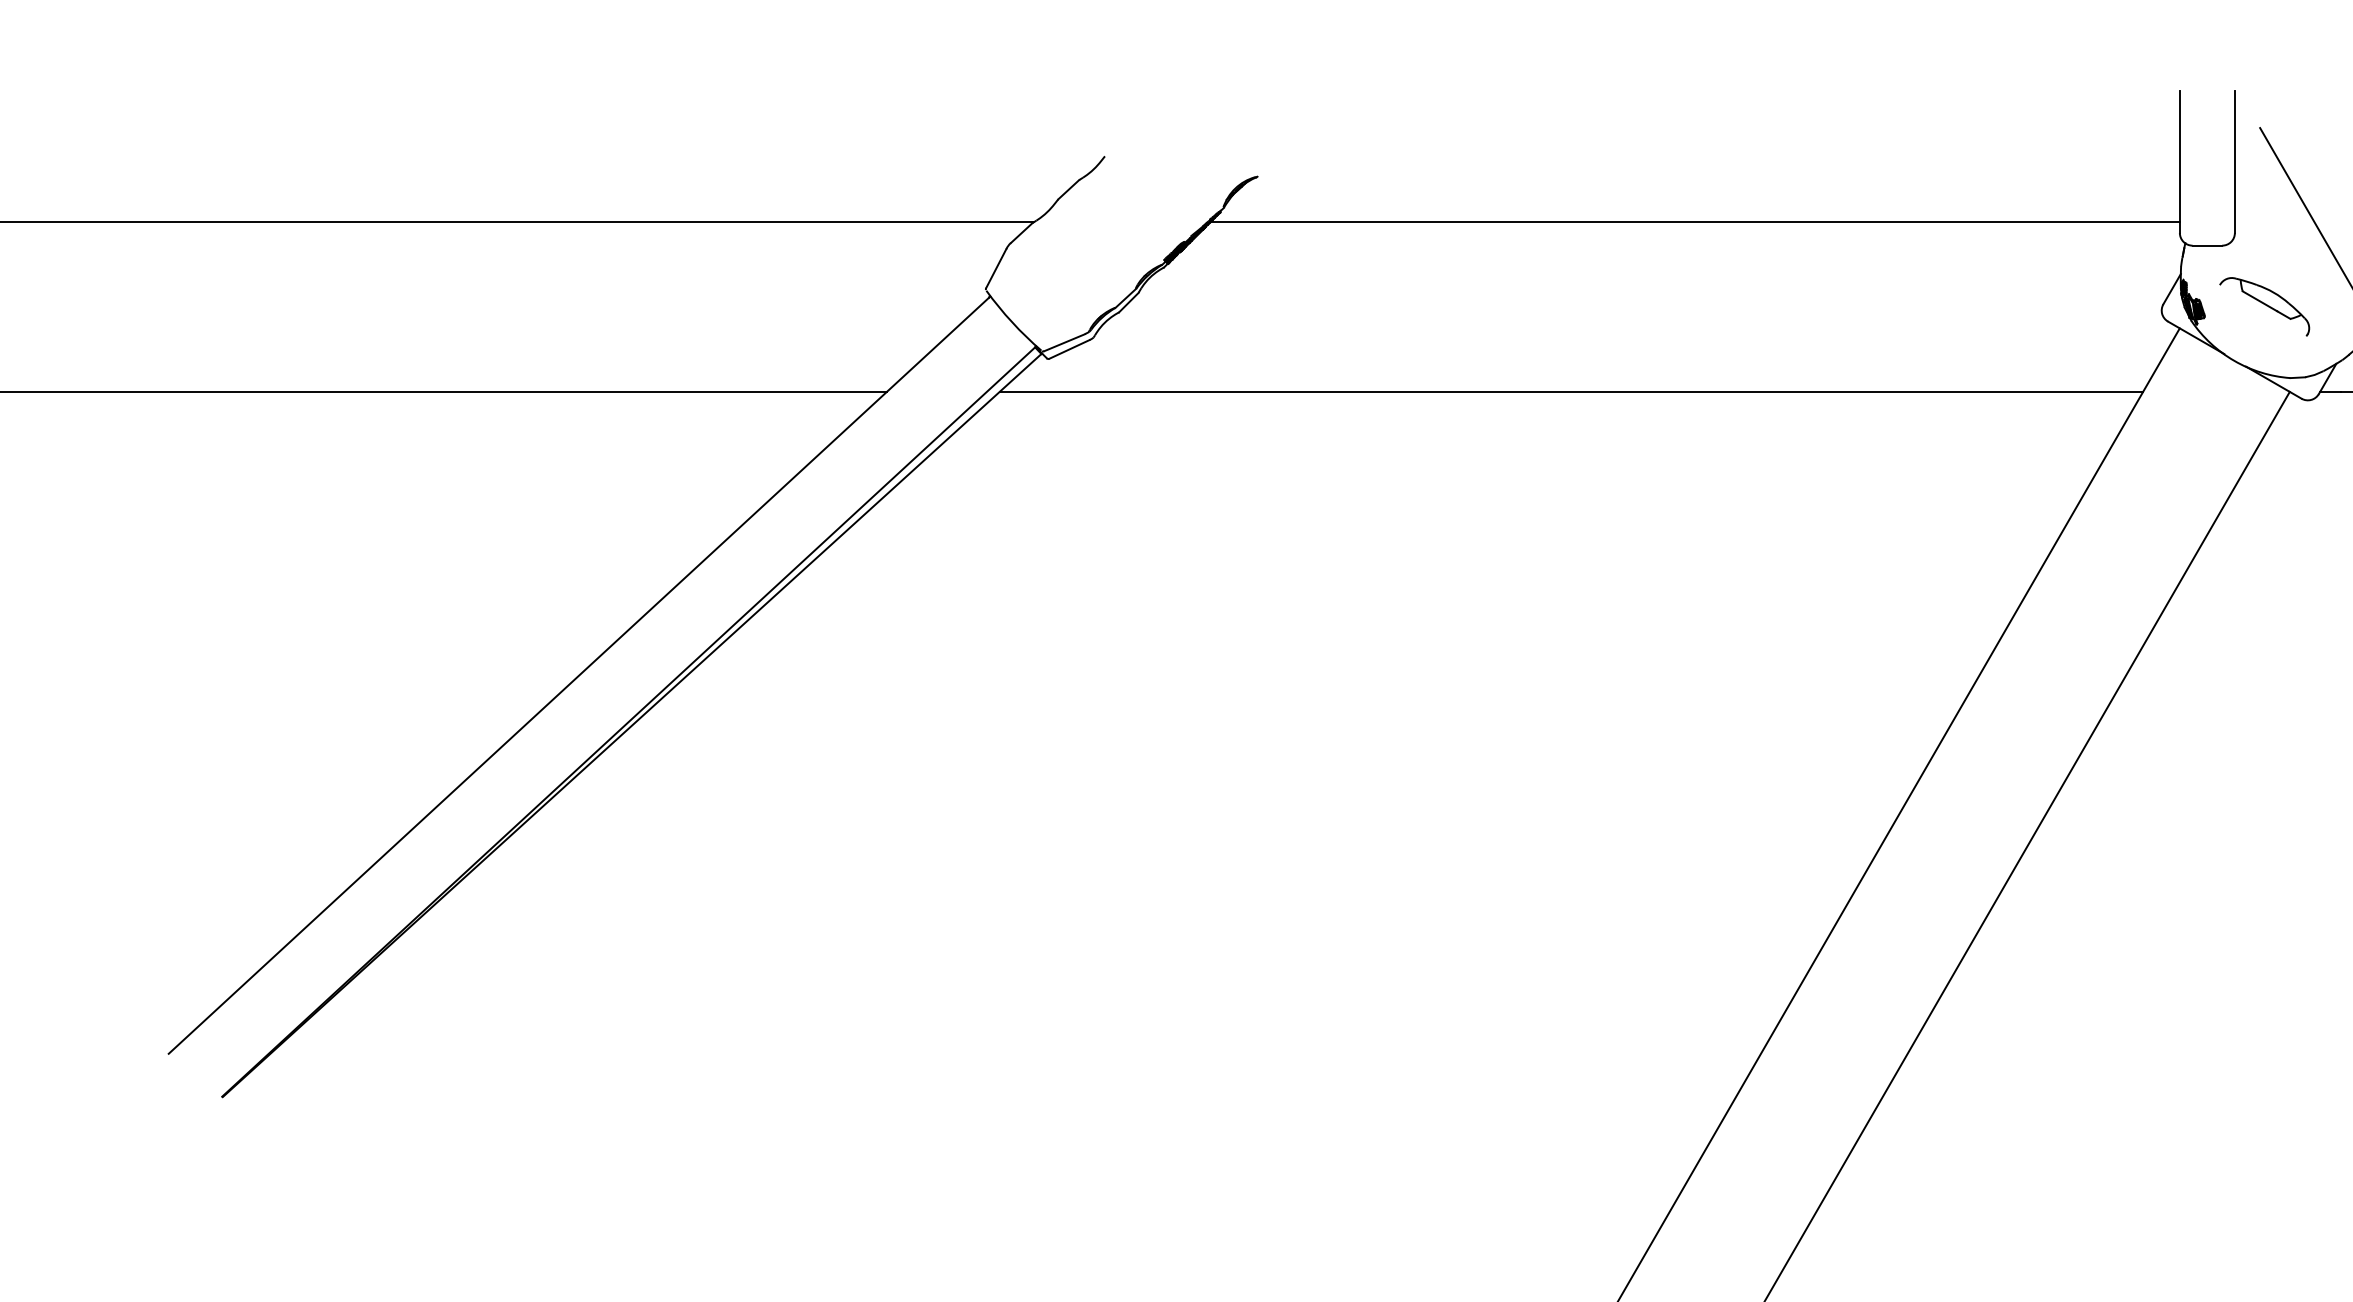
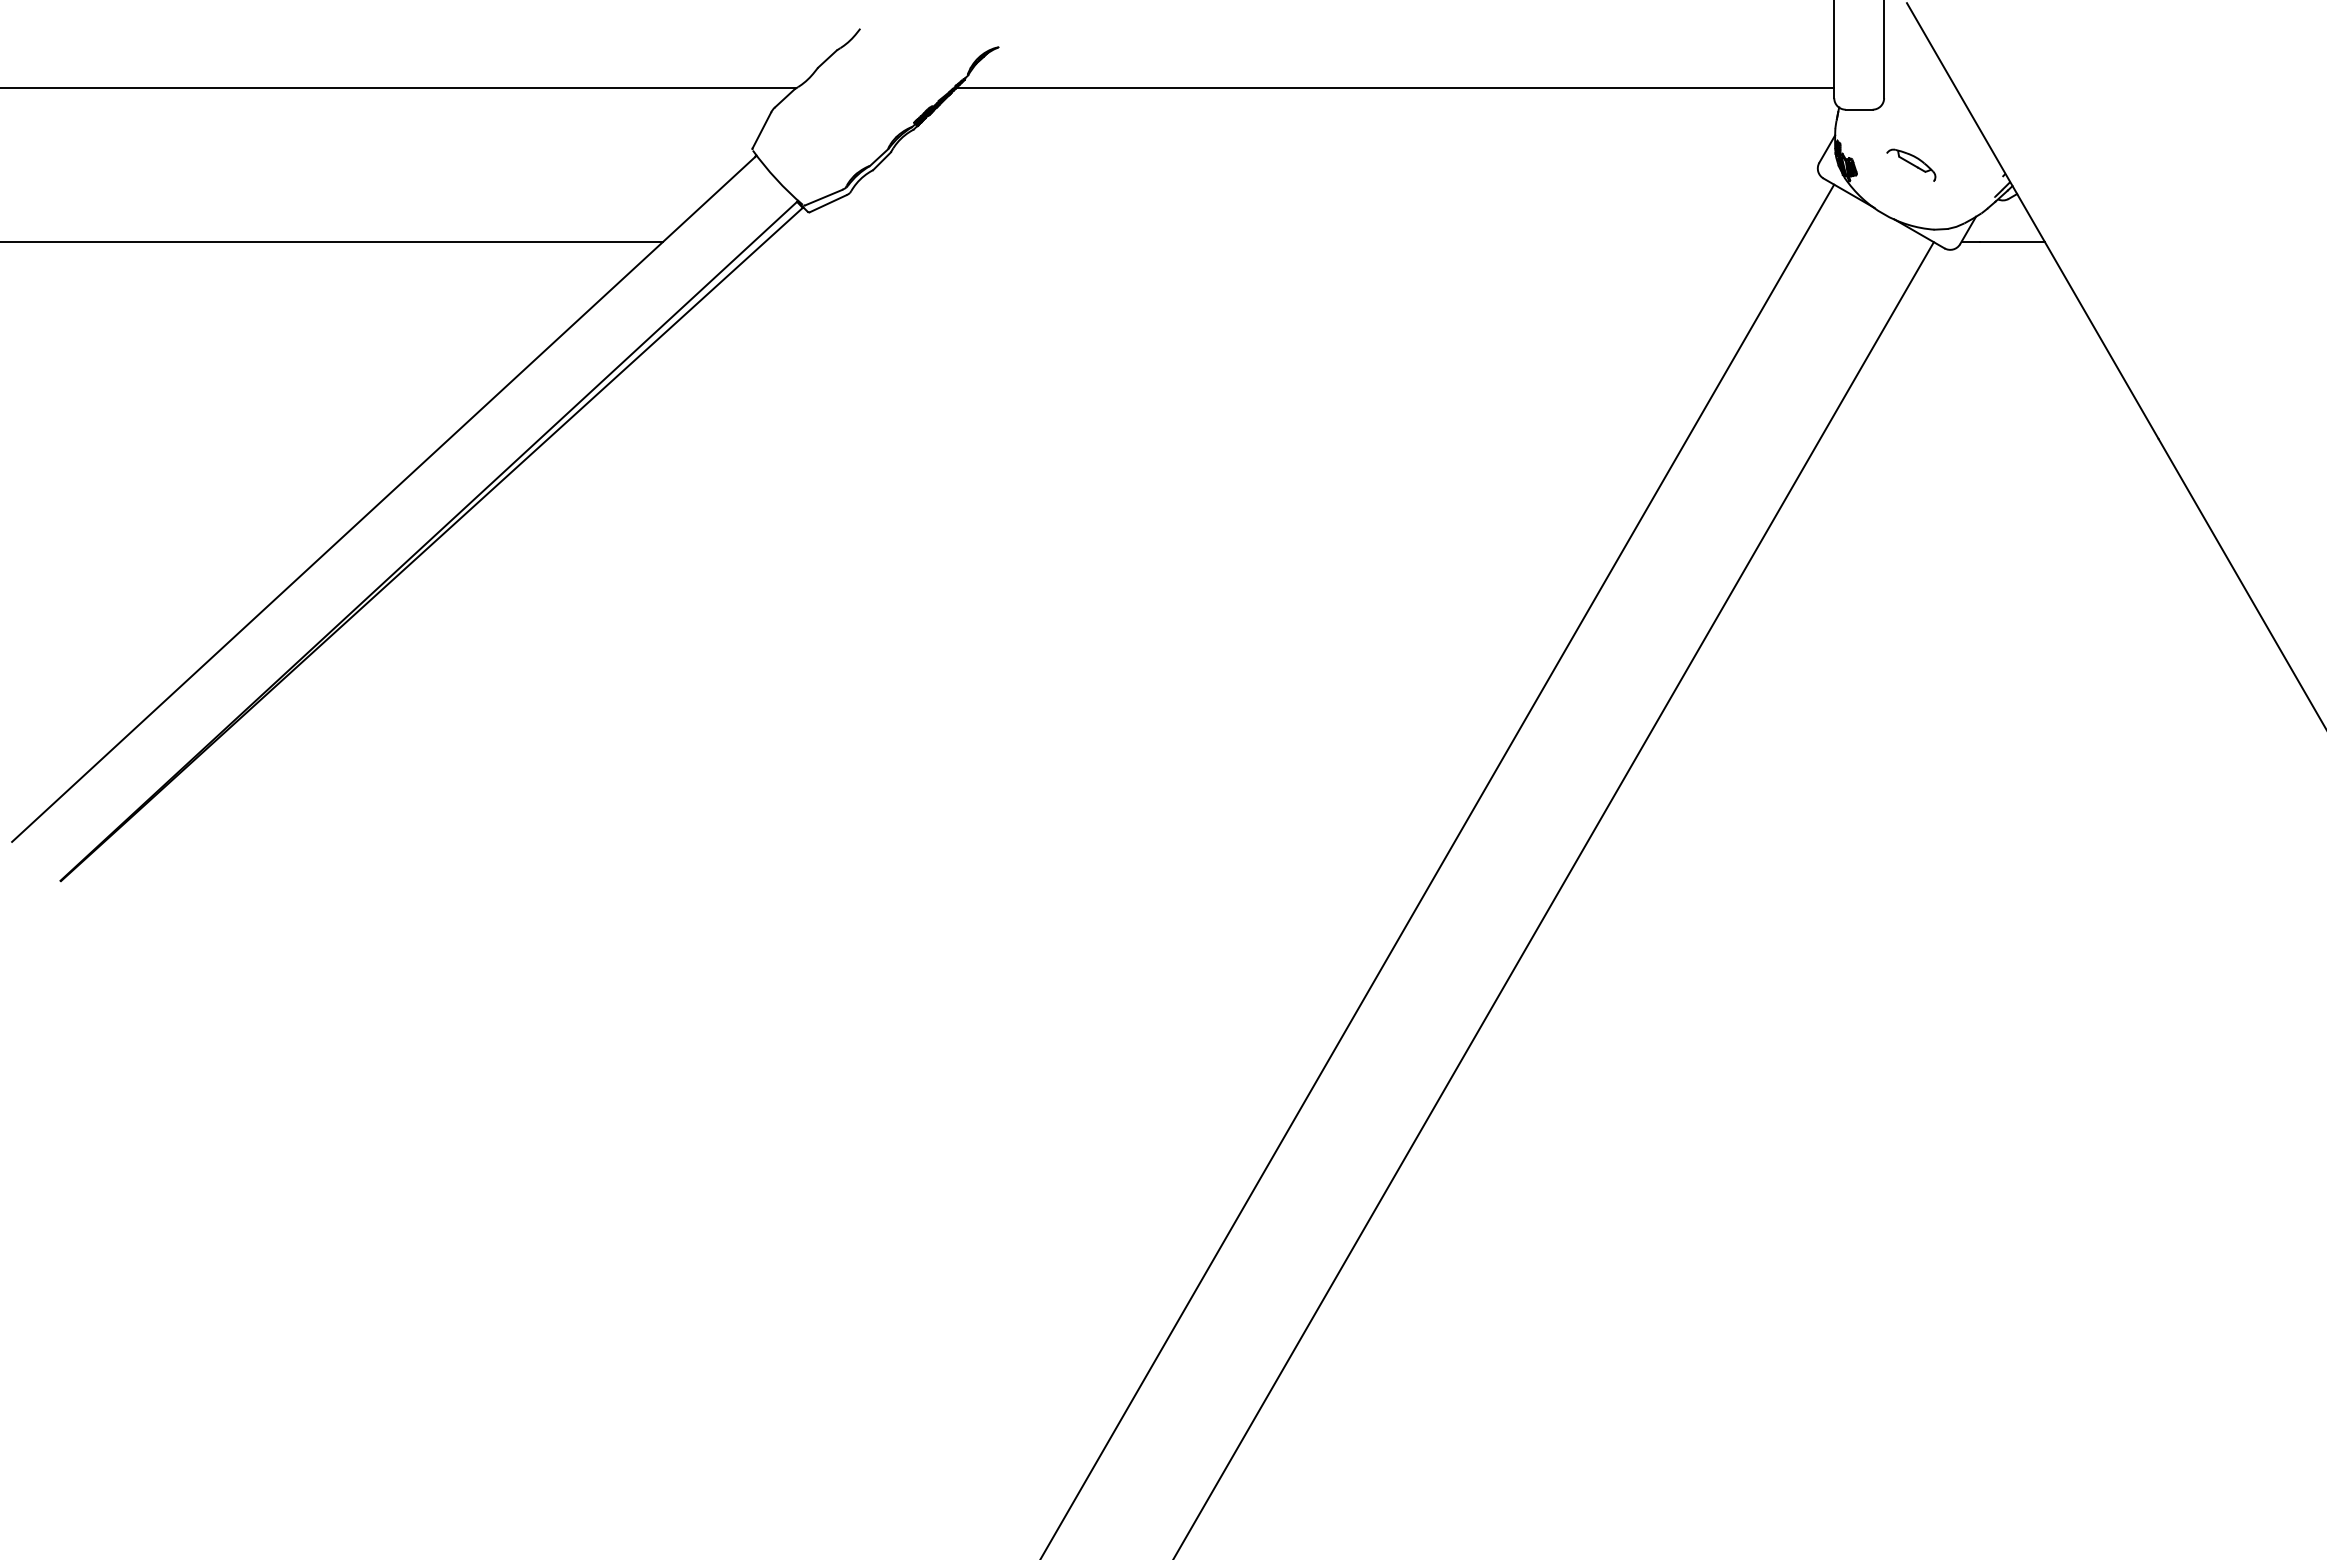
part: (2265, 307) -> (1911, 165), size x0.6
line: (1571, 391) -> (1283, 241), removed

